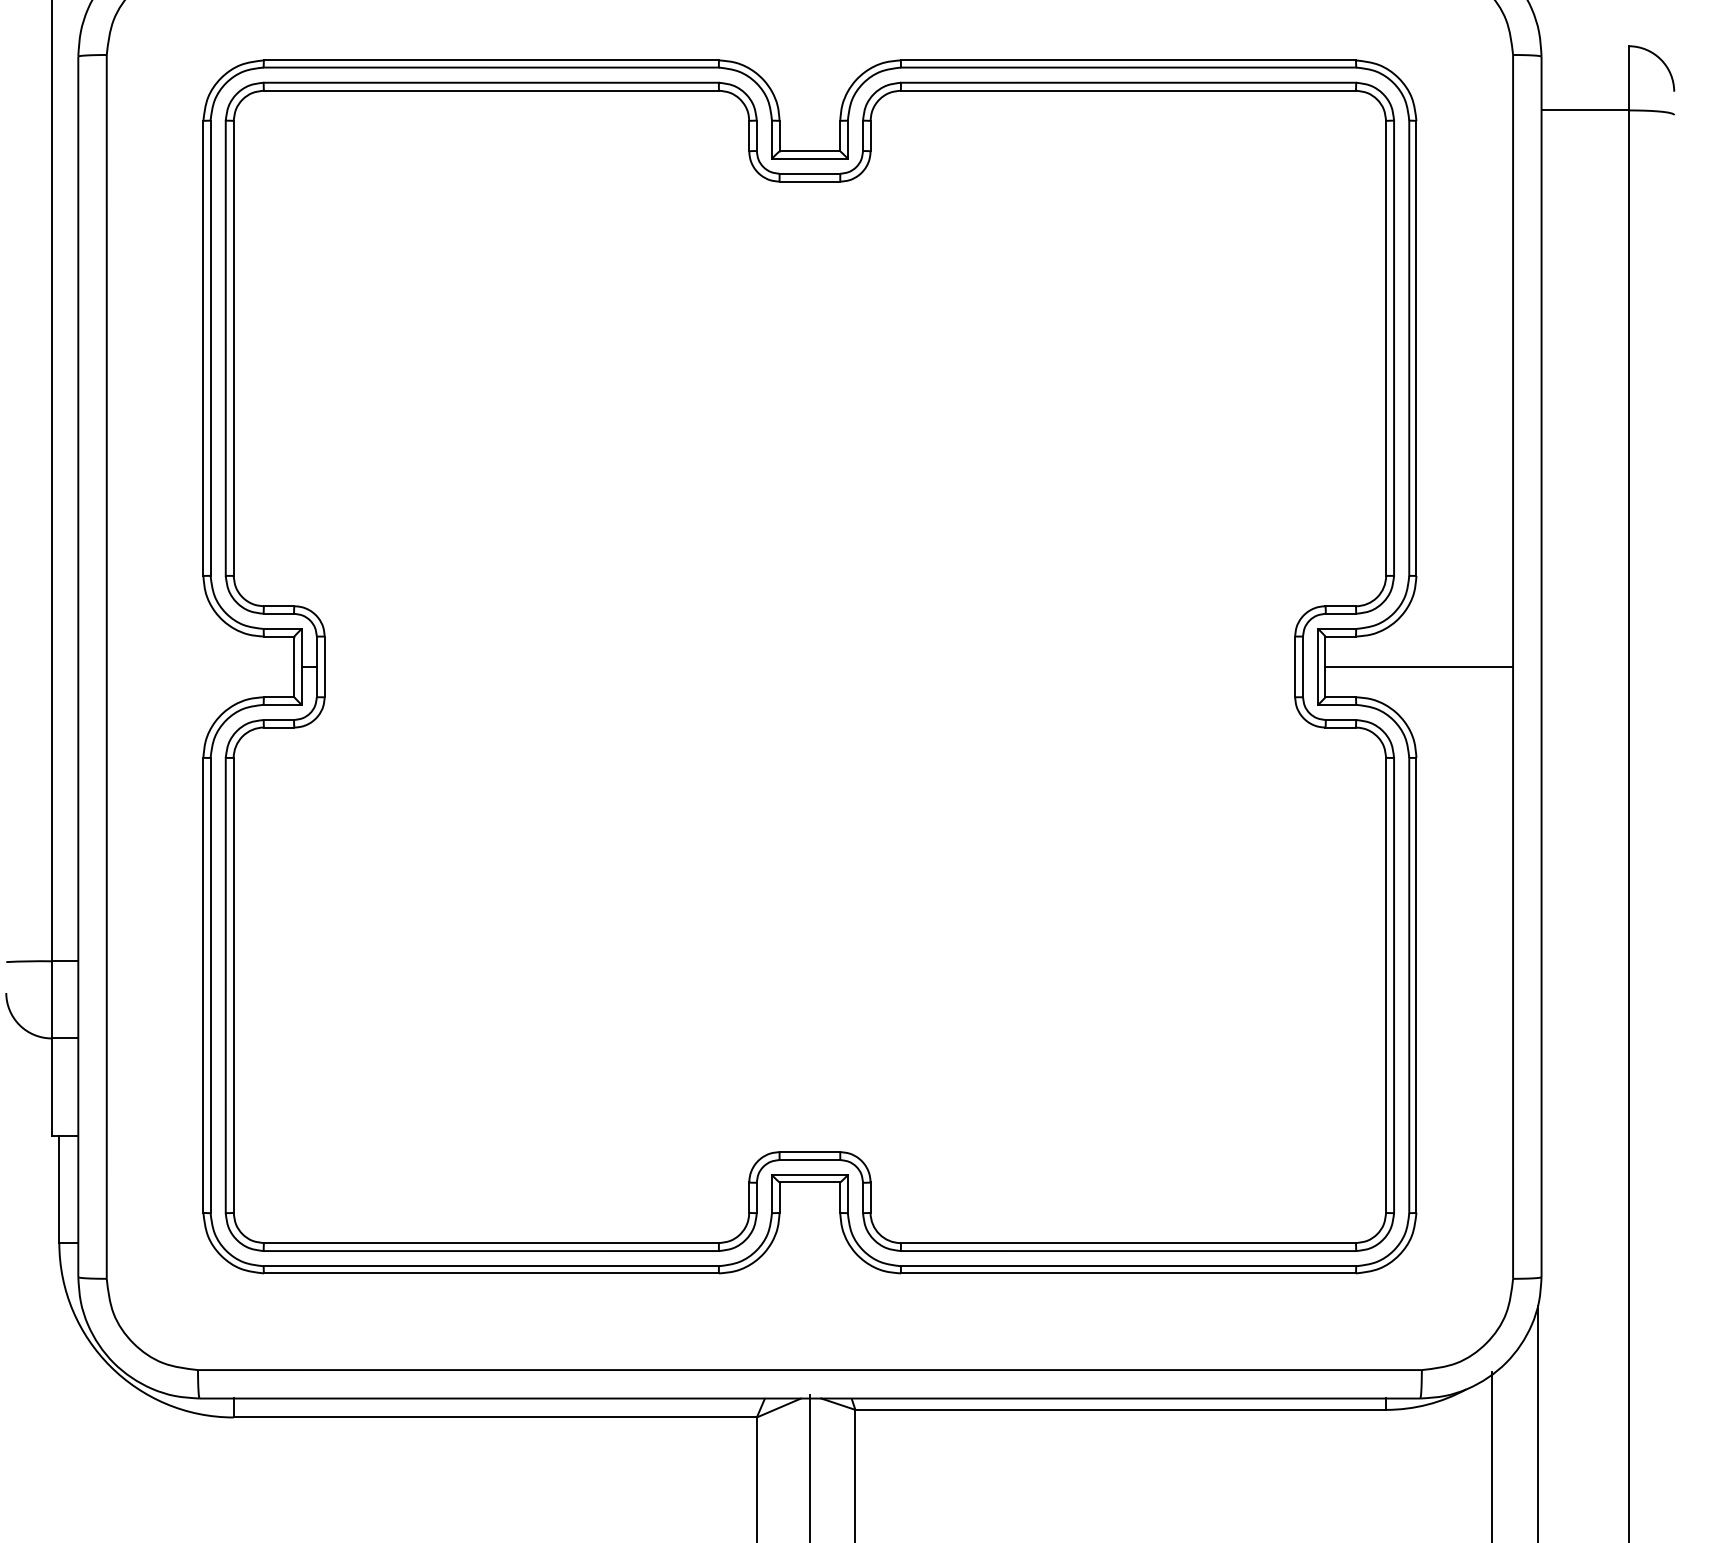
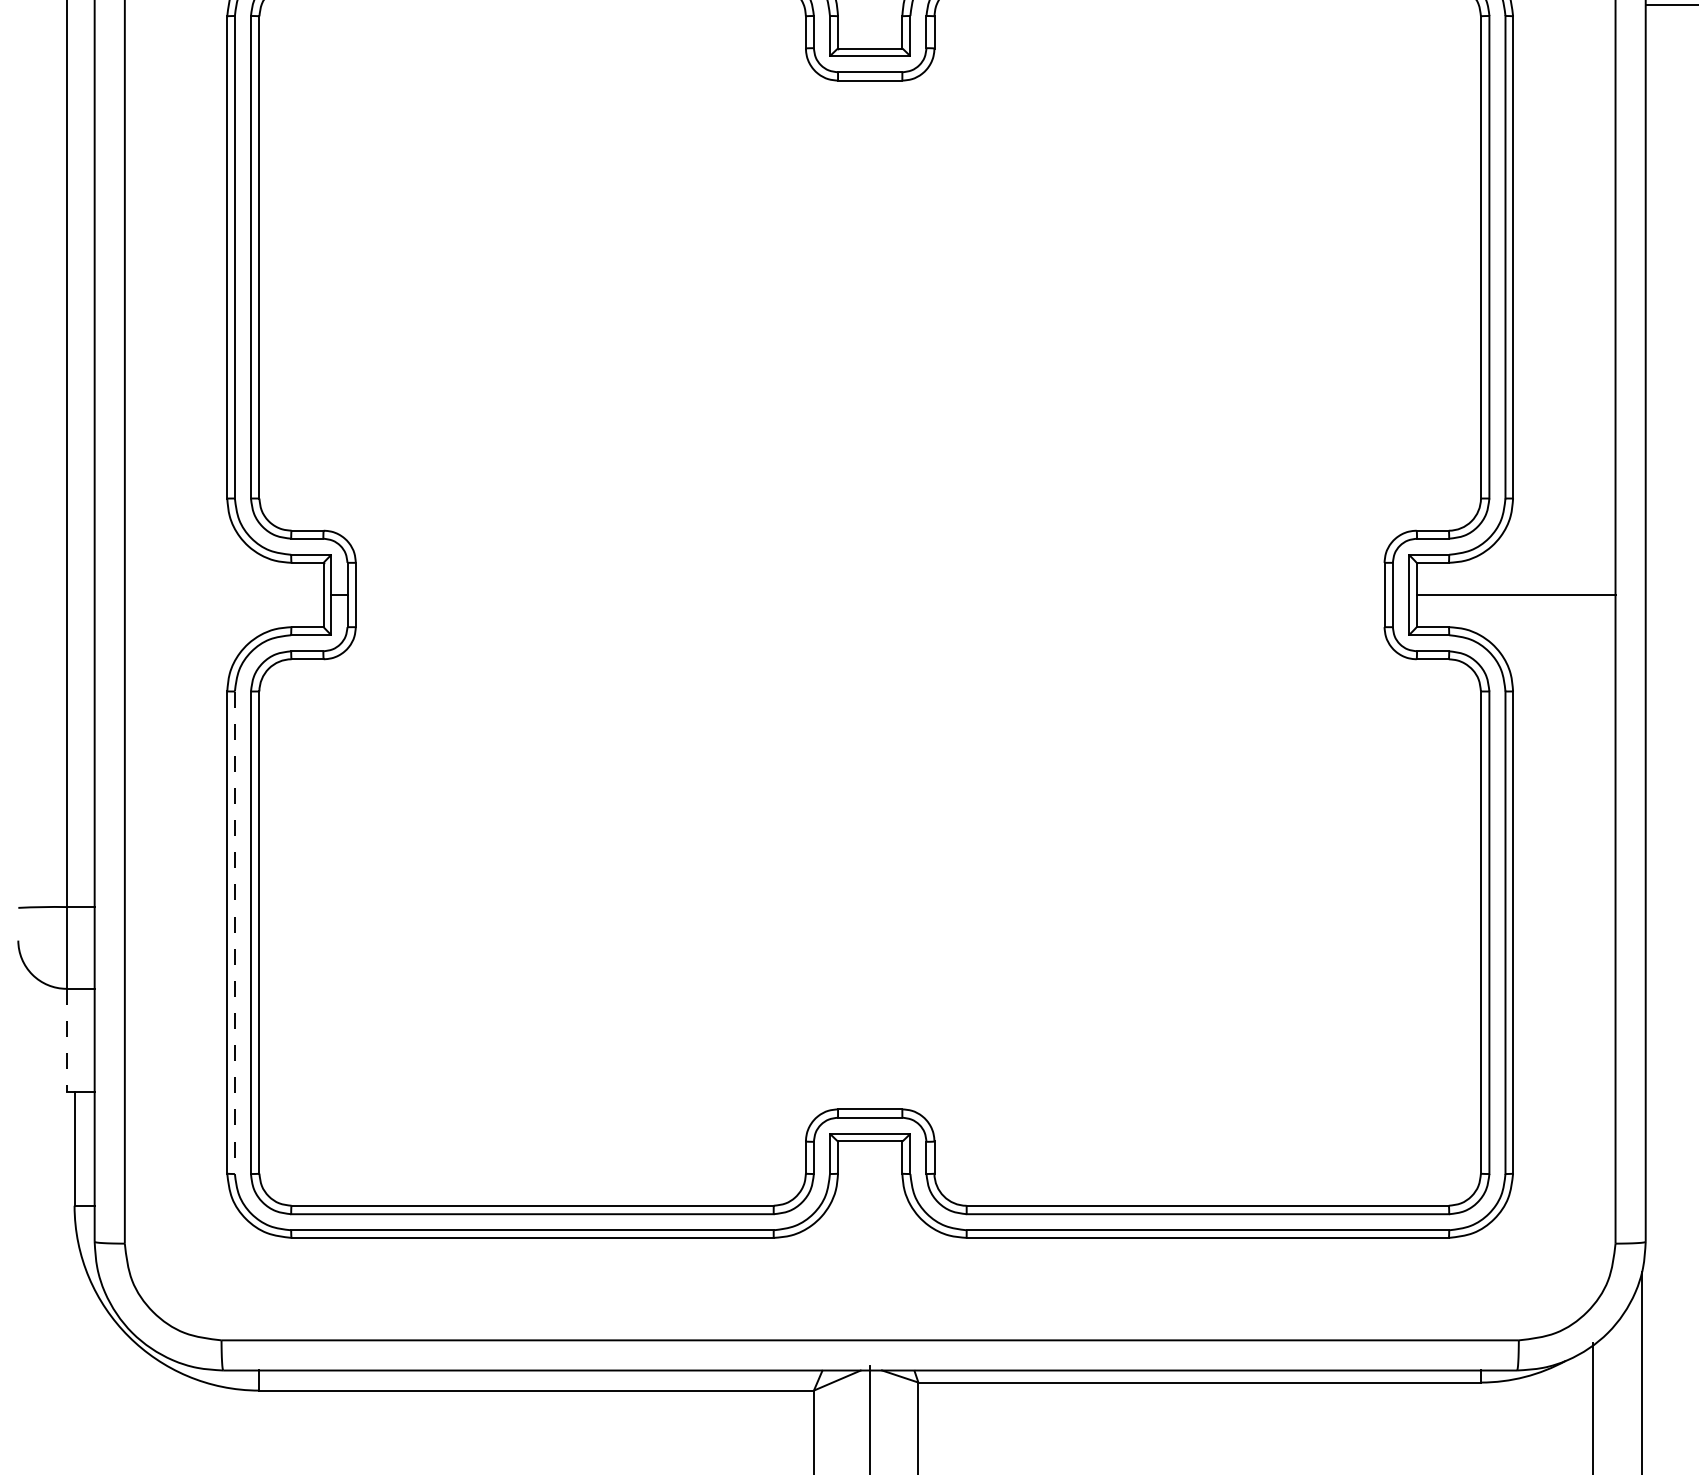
line: (210, 985) -> (234, 932), solid -> dashed
line: (51, 1087) -> (66, 1040), solid -> dashed

